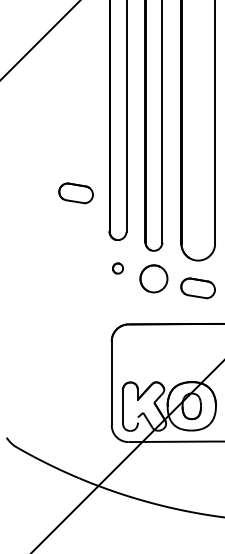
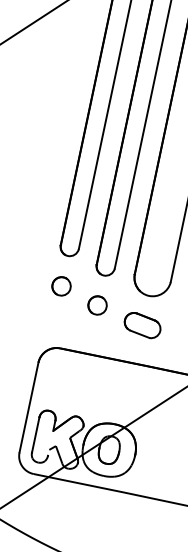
part: (75, 193) -> (32, 196), removed
part: (117, 268) -> (60, 286), size x1.67
part: (153, 278) -> (97, 304), size x0.62

